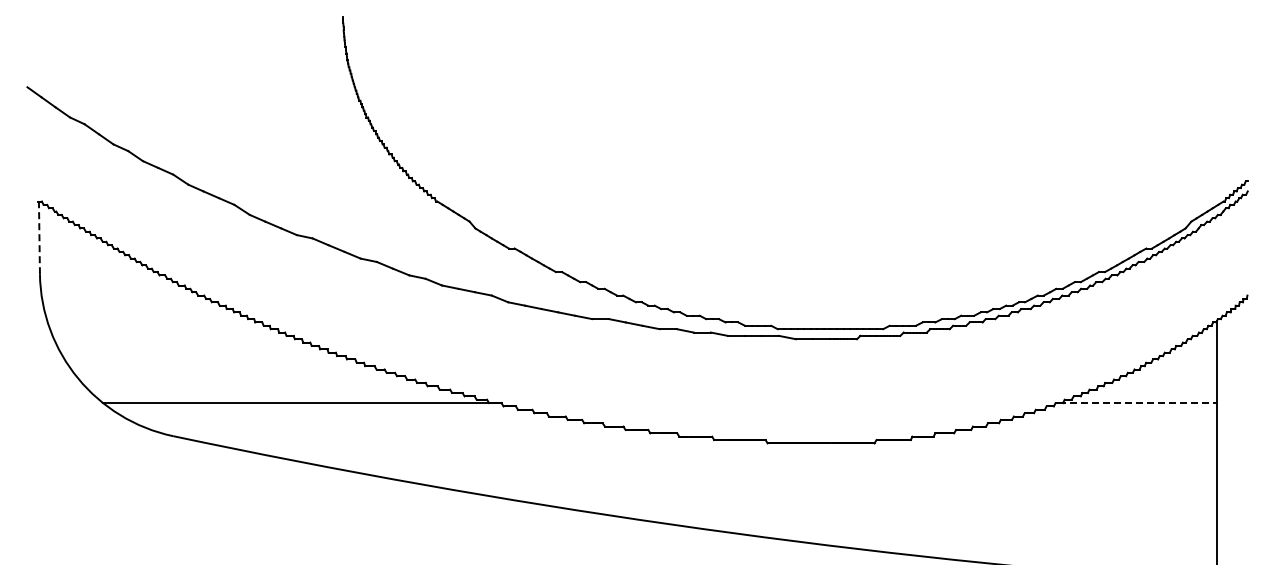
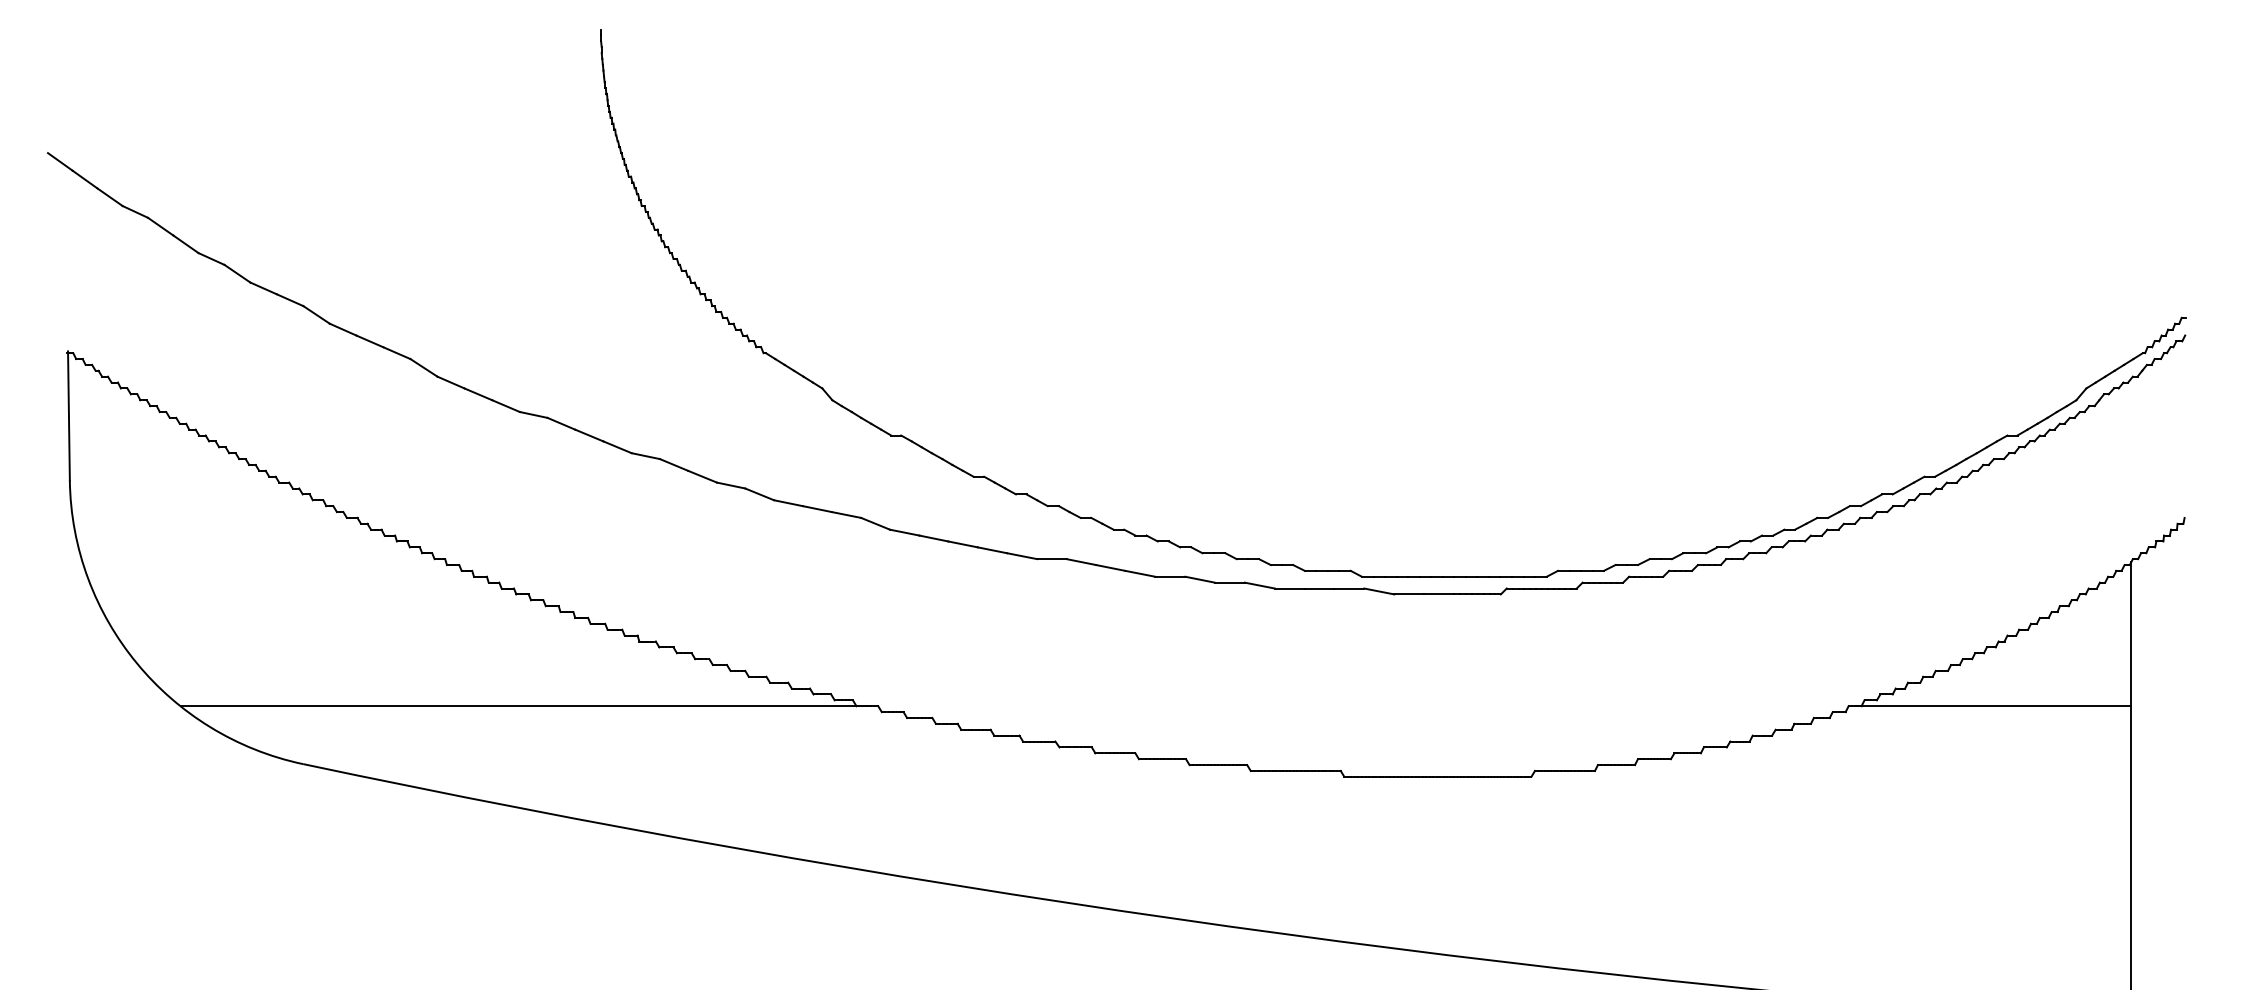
line: (39, 237) -> (69, 416), dashed -> solid
line: (1138, 403) -> (1993, 706), dashed -> solid

